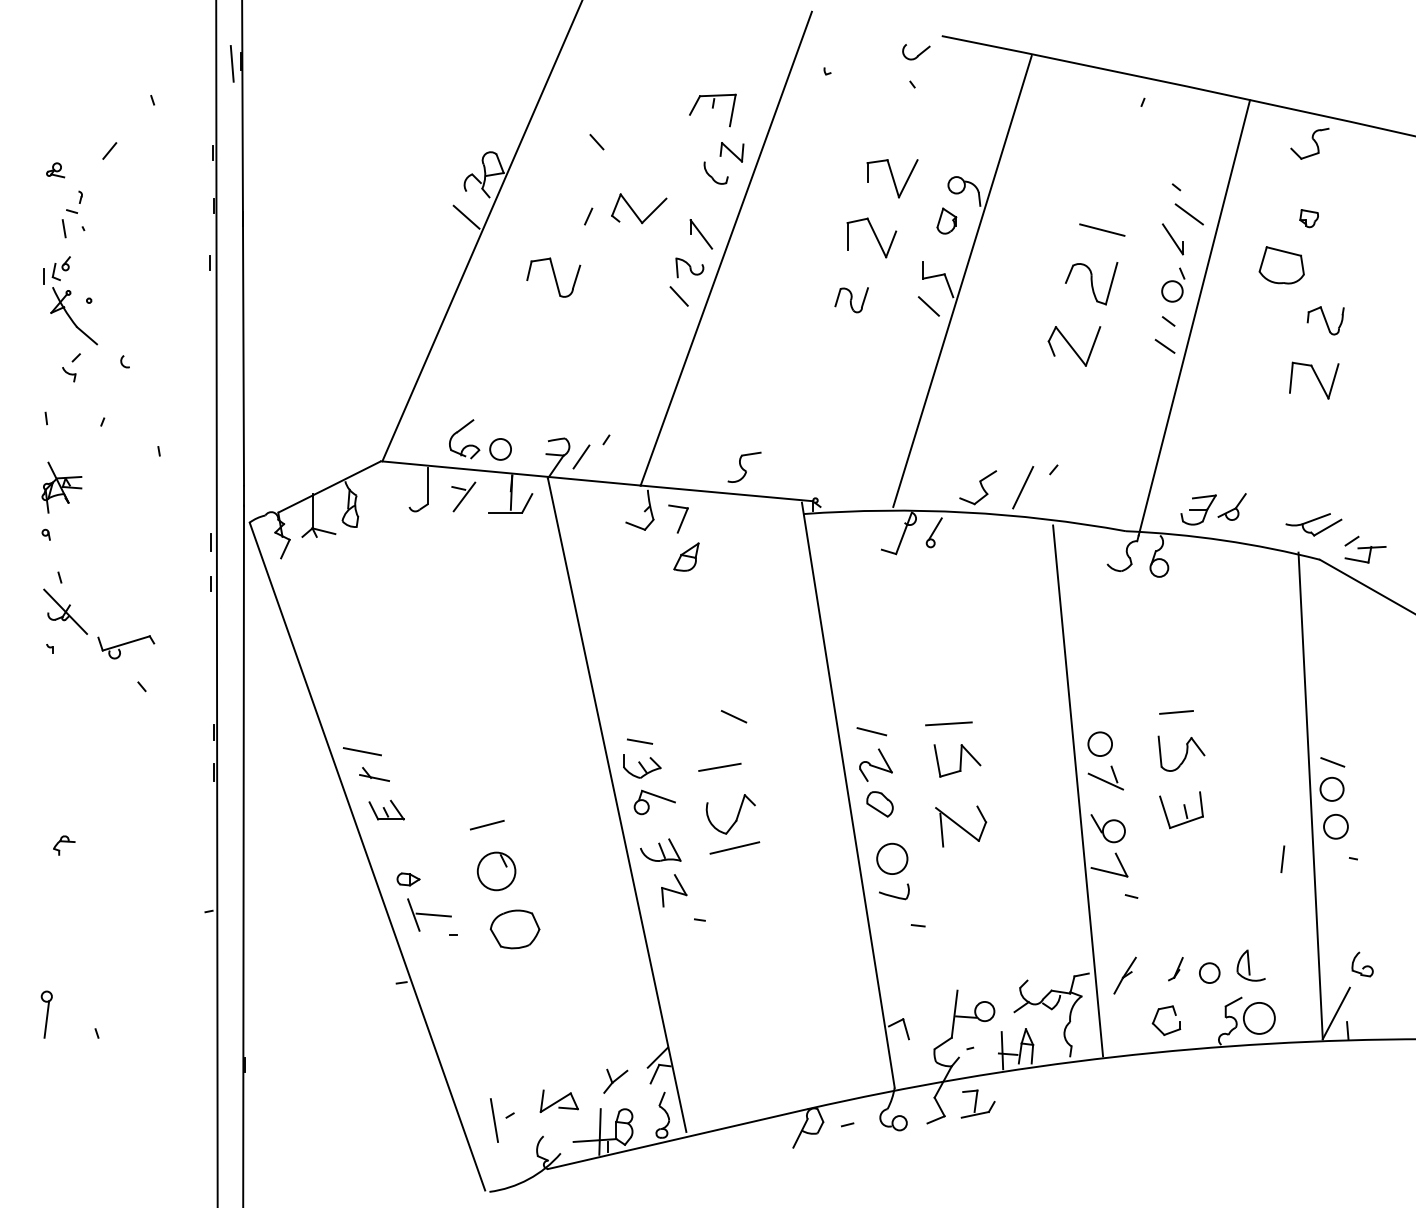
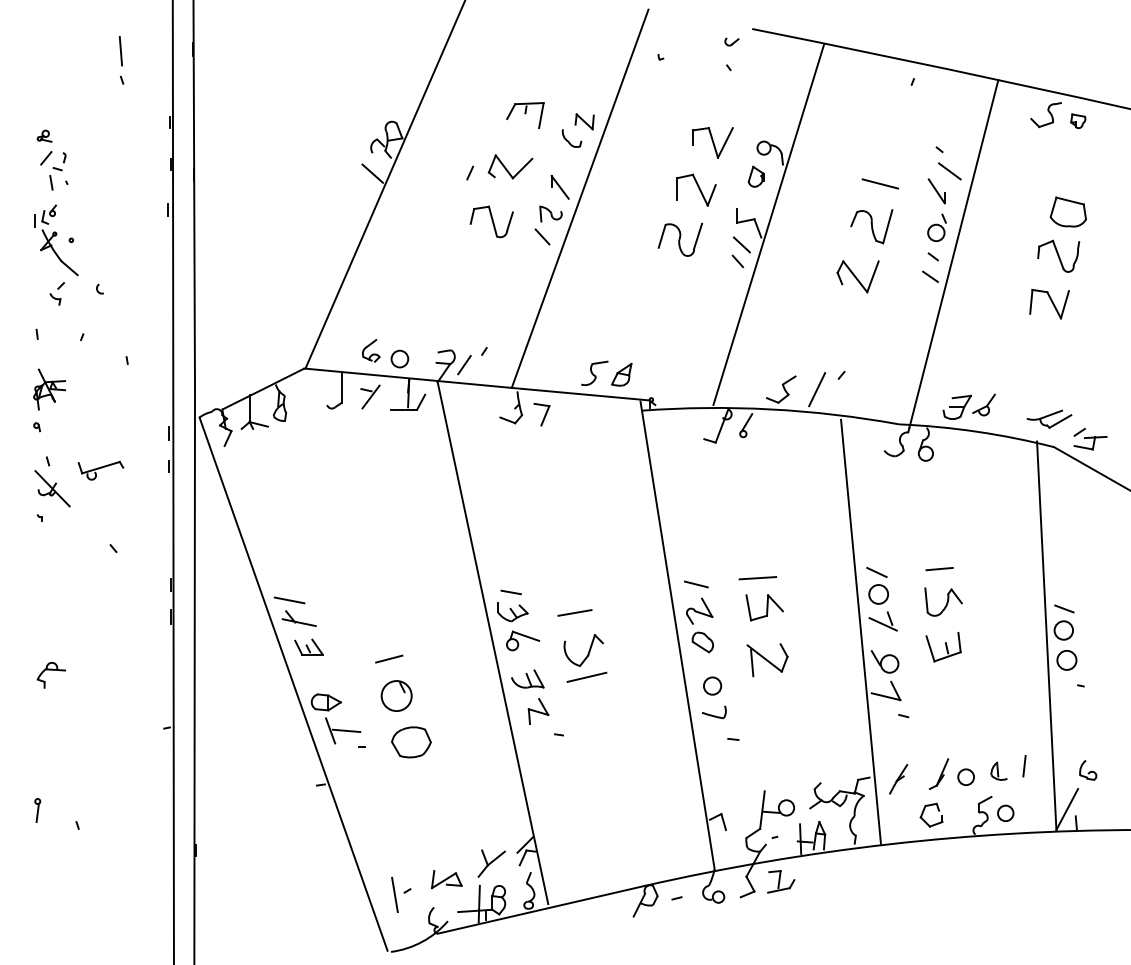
part: (916, 52) -> (731, 42), size x0.62
line: (231, 63) -> (120, 50), moved
part: (712, 110) -> (525, 115), moved
line: (596, 142) -> (737, 261), moved
line: (109, 150) -> (46, 157), moved
part: (1308, 218) -> (1077, 121), moved
part: (1281, 265) -> (1068, 212), moved
part: (553, 277) -> (491, 221), moved
part: (851, 300) -> (680, 240), size x1.67
part: (1325, 320) -> (1058, 256), size x1.43
part: (464, 438) -> (371, 350), size x0.71
part: (686, 556) -> (621, 374), moved
part: (126, 647) -> (101, 470), moved
line: (733, 716) -> (876, 572), moved
part: (374, 774) -> (299, 618), size x1.43
part: (64, 845) -> (51, 675), size x1.67
circle: (891, 858) -> (712, 685), size x0.71
line: (1282, 859) -> (1024, 766), moved
part: (408, 879) -> (326, 702), size x1.67
part: (1250, 965) -> (998, 771), size x0.71
part: (1175, 968) -> (938, 773), size x1.67
part: (47, 1014) -> (38, 810), size x0.62
circle: (1259, 1018) -> (1005, 813), size x0.62
part: (615, 1081) -> (491, 863), size x1.43

